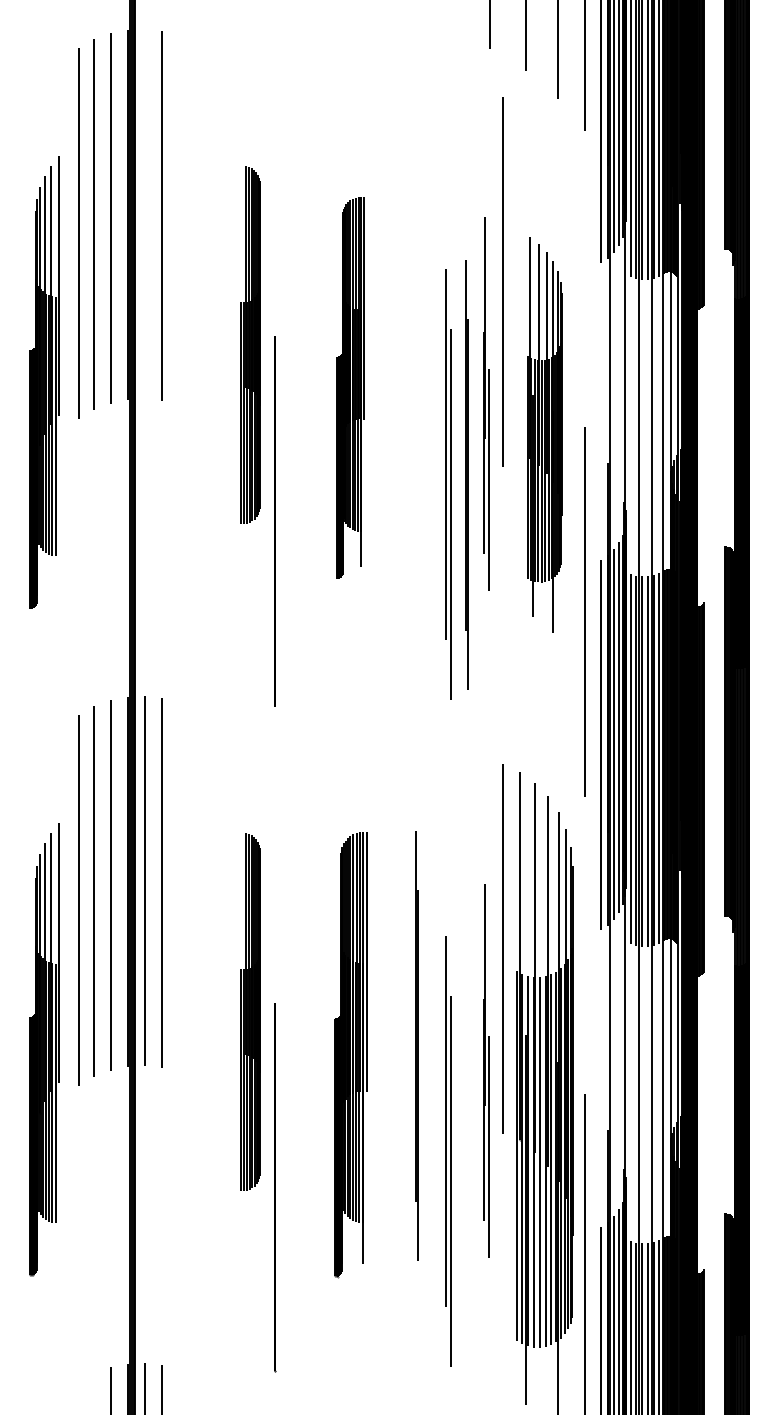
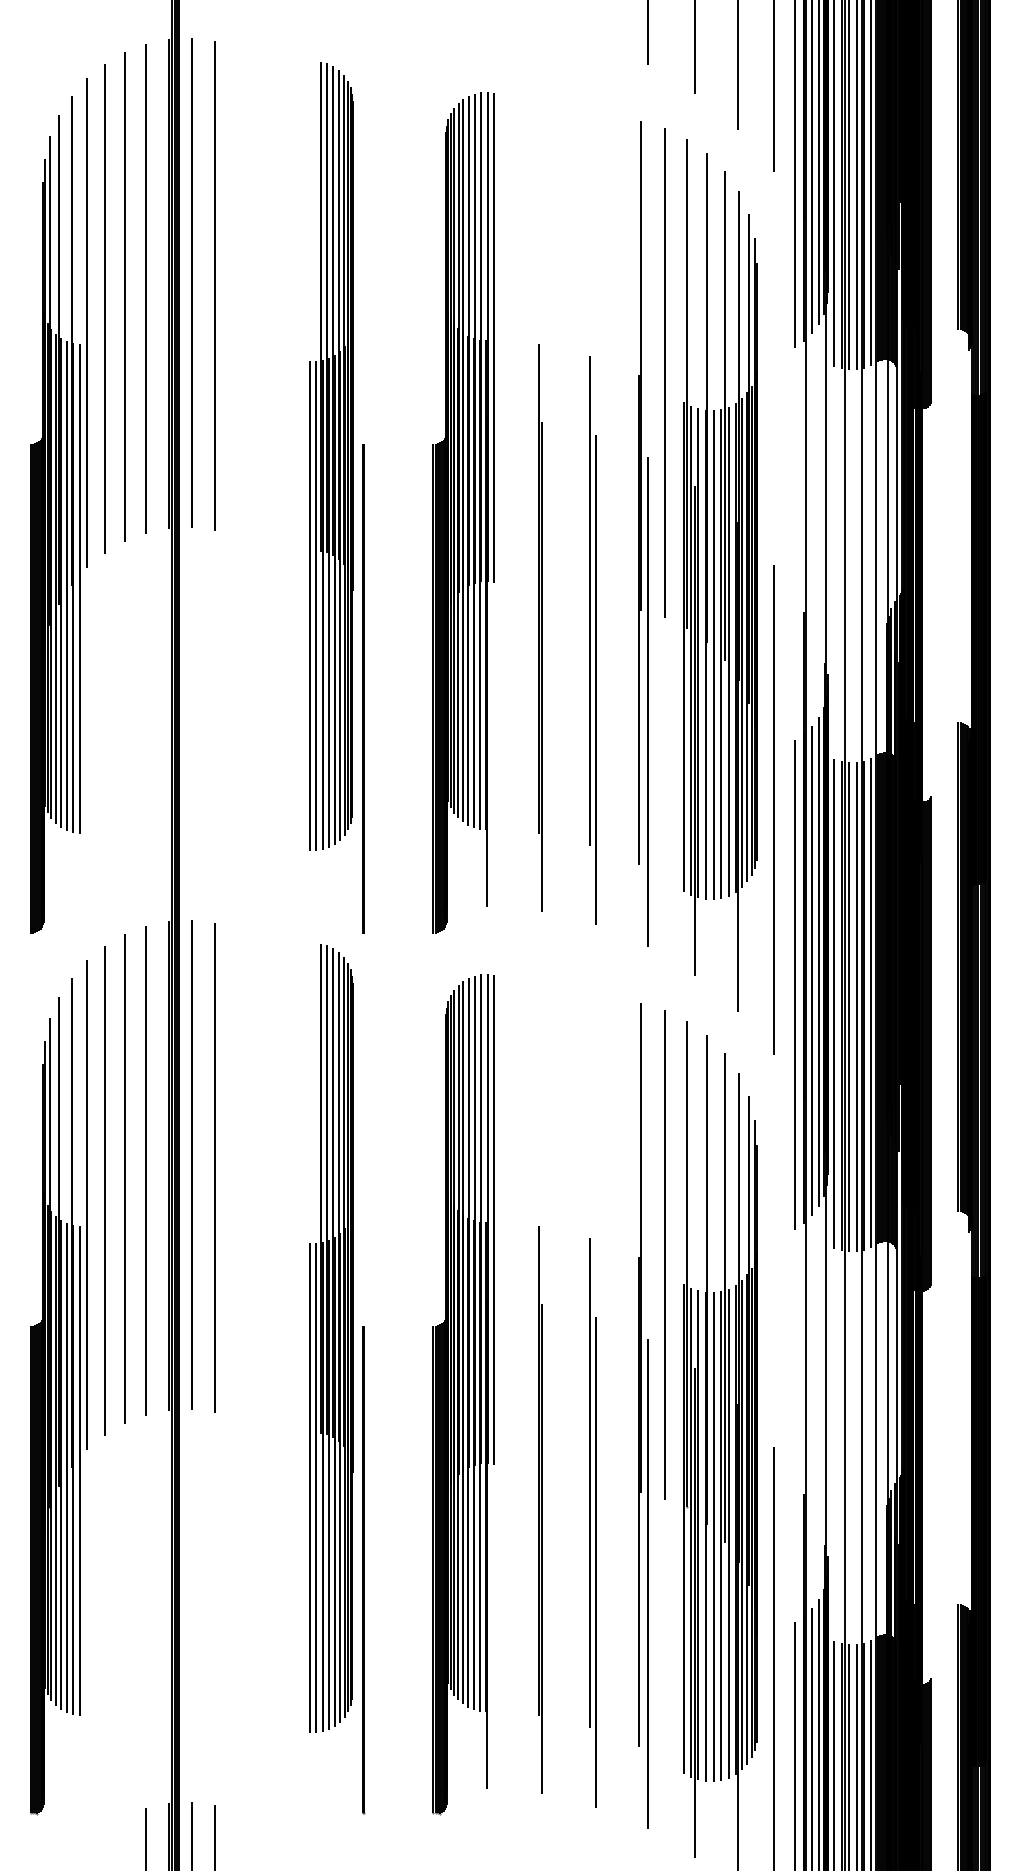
line: (144, 213) -> (191, 282), added
part: (250, 345) -> (331, 456), size x1.67
part: (44, 382) -> (58, 505), size x1.43
part: (350, 387) -> (463, 512), size x1.67
part: (486, 403) -> (643, 533), size x1.67
part: (544, 435) -> (720, 575), size x1.67
part: (466, 474) -> (540, 627), moved
part: (250, 1012) -> (331, 1338), size x1.67
part: (417, 1045) -> (540, 1509), moved
part: (44, 1049) -> (58, 1387), size x1.43
part: (350, 1054) -> (463, 1394), size x1.43
part: (486, 1070) -> (643, 1415), size x1.67

